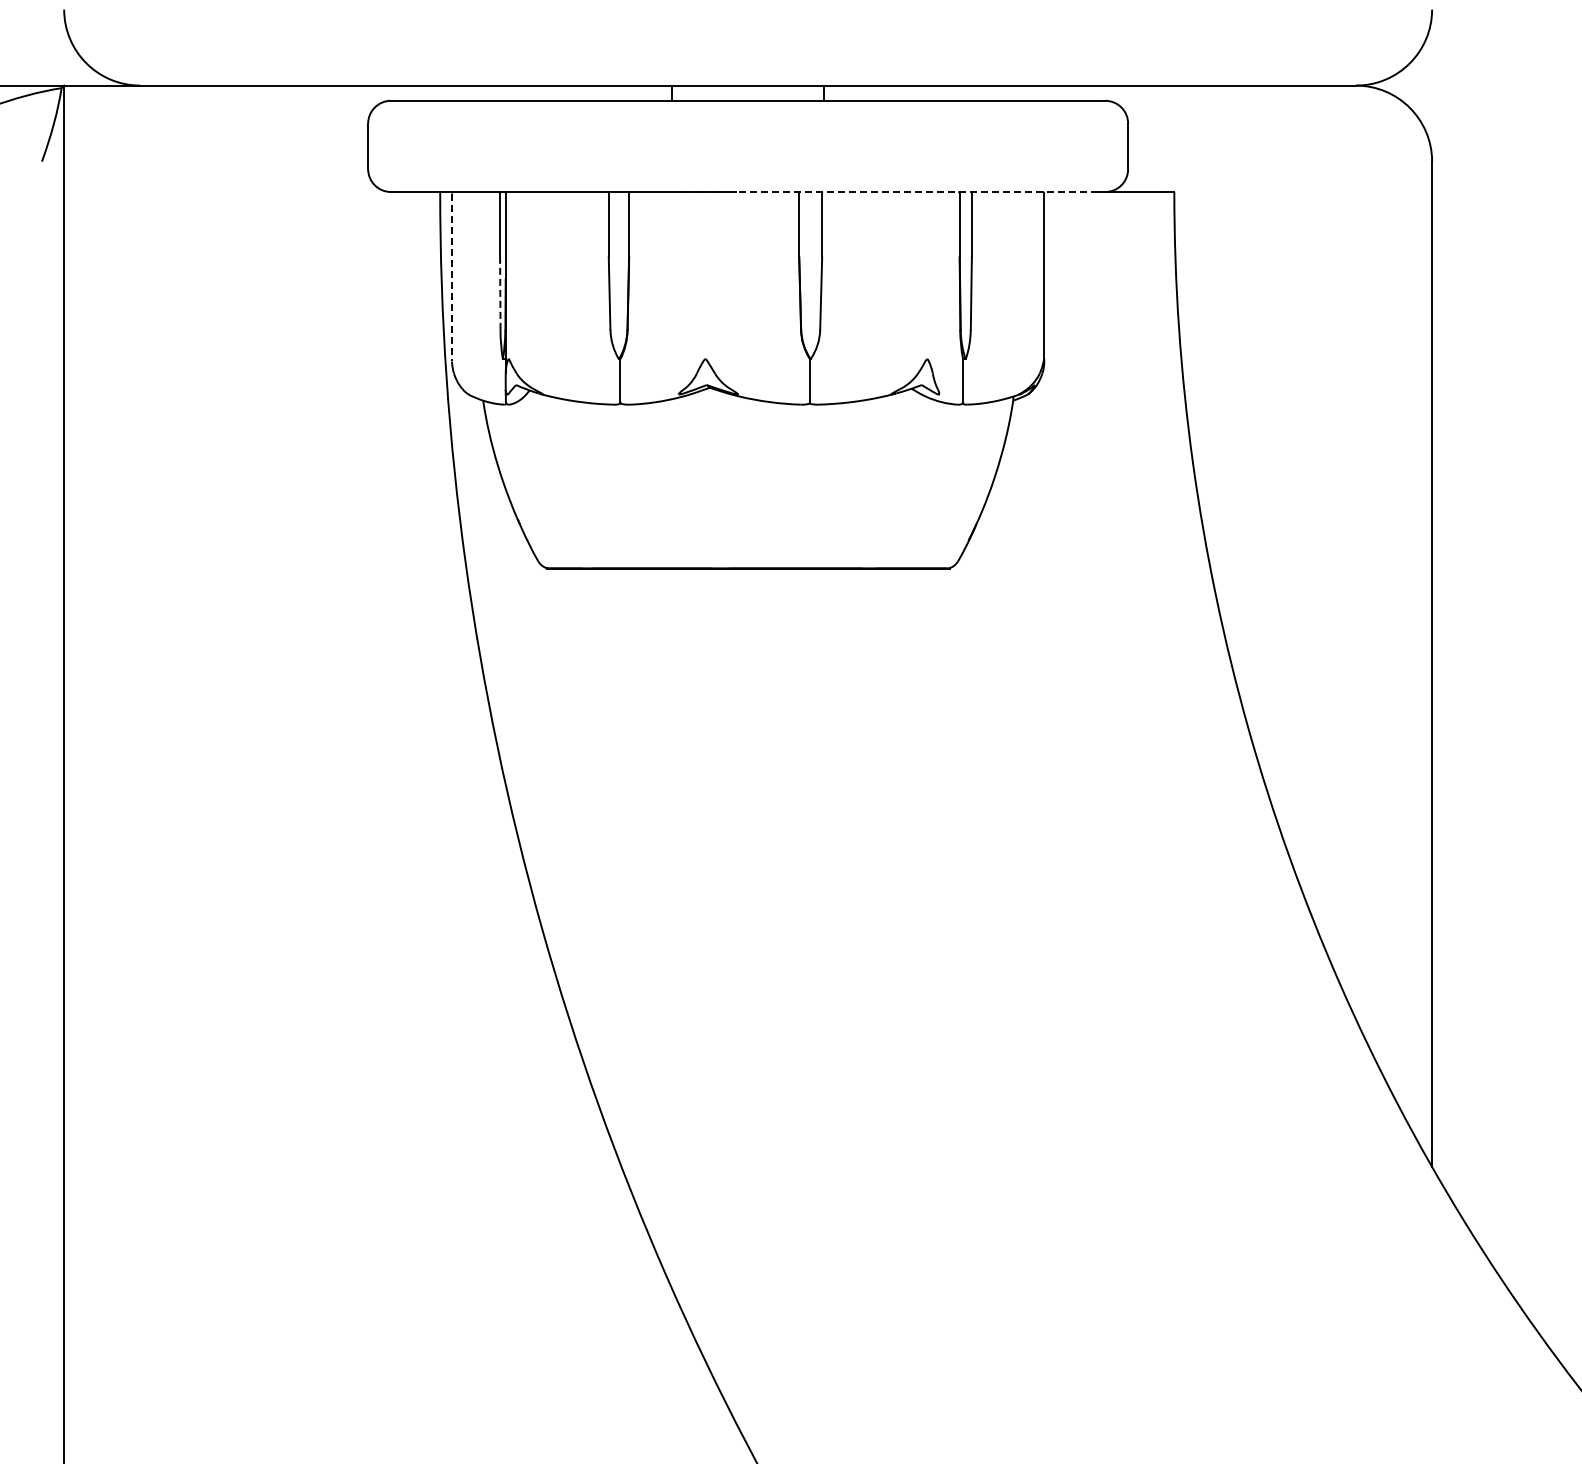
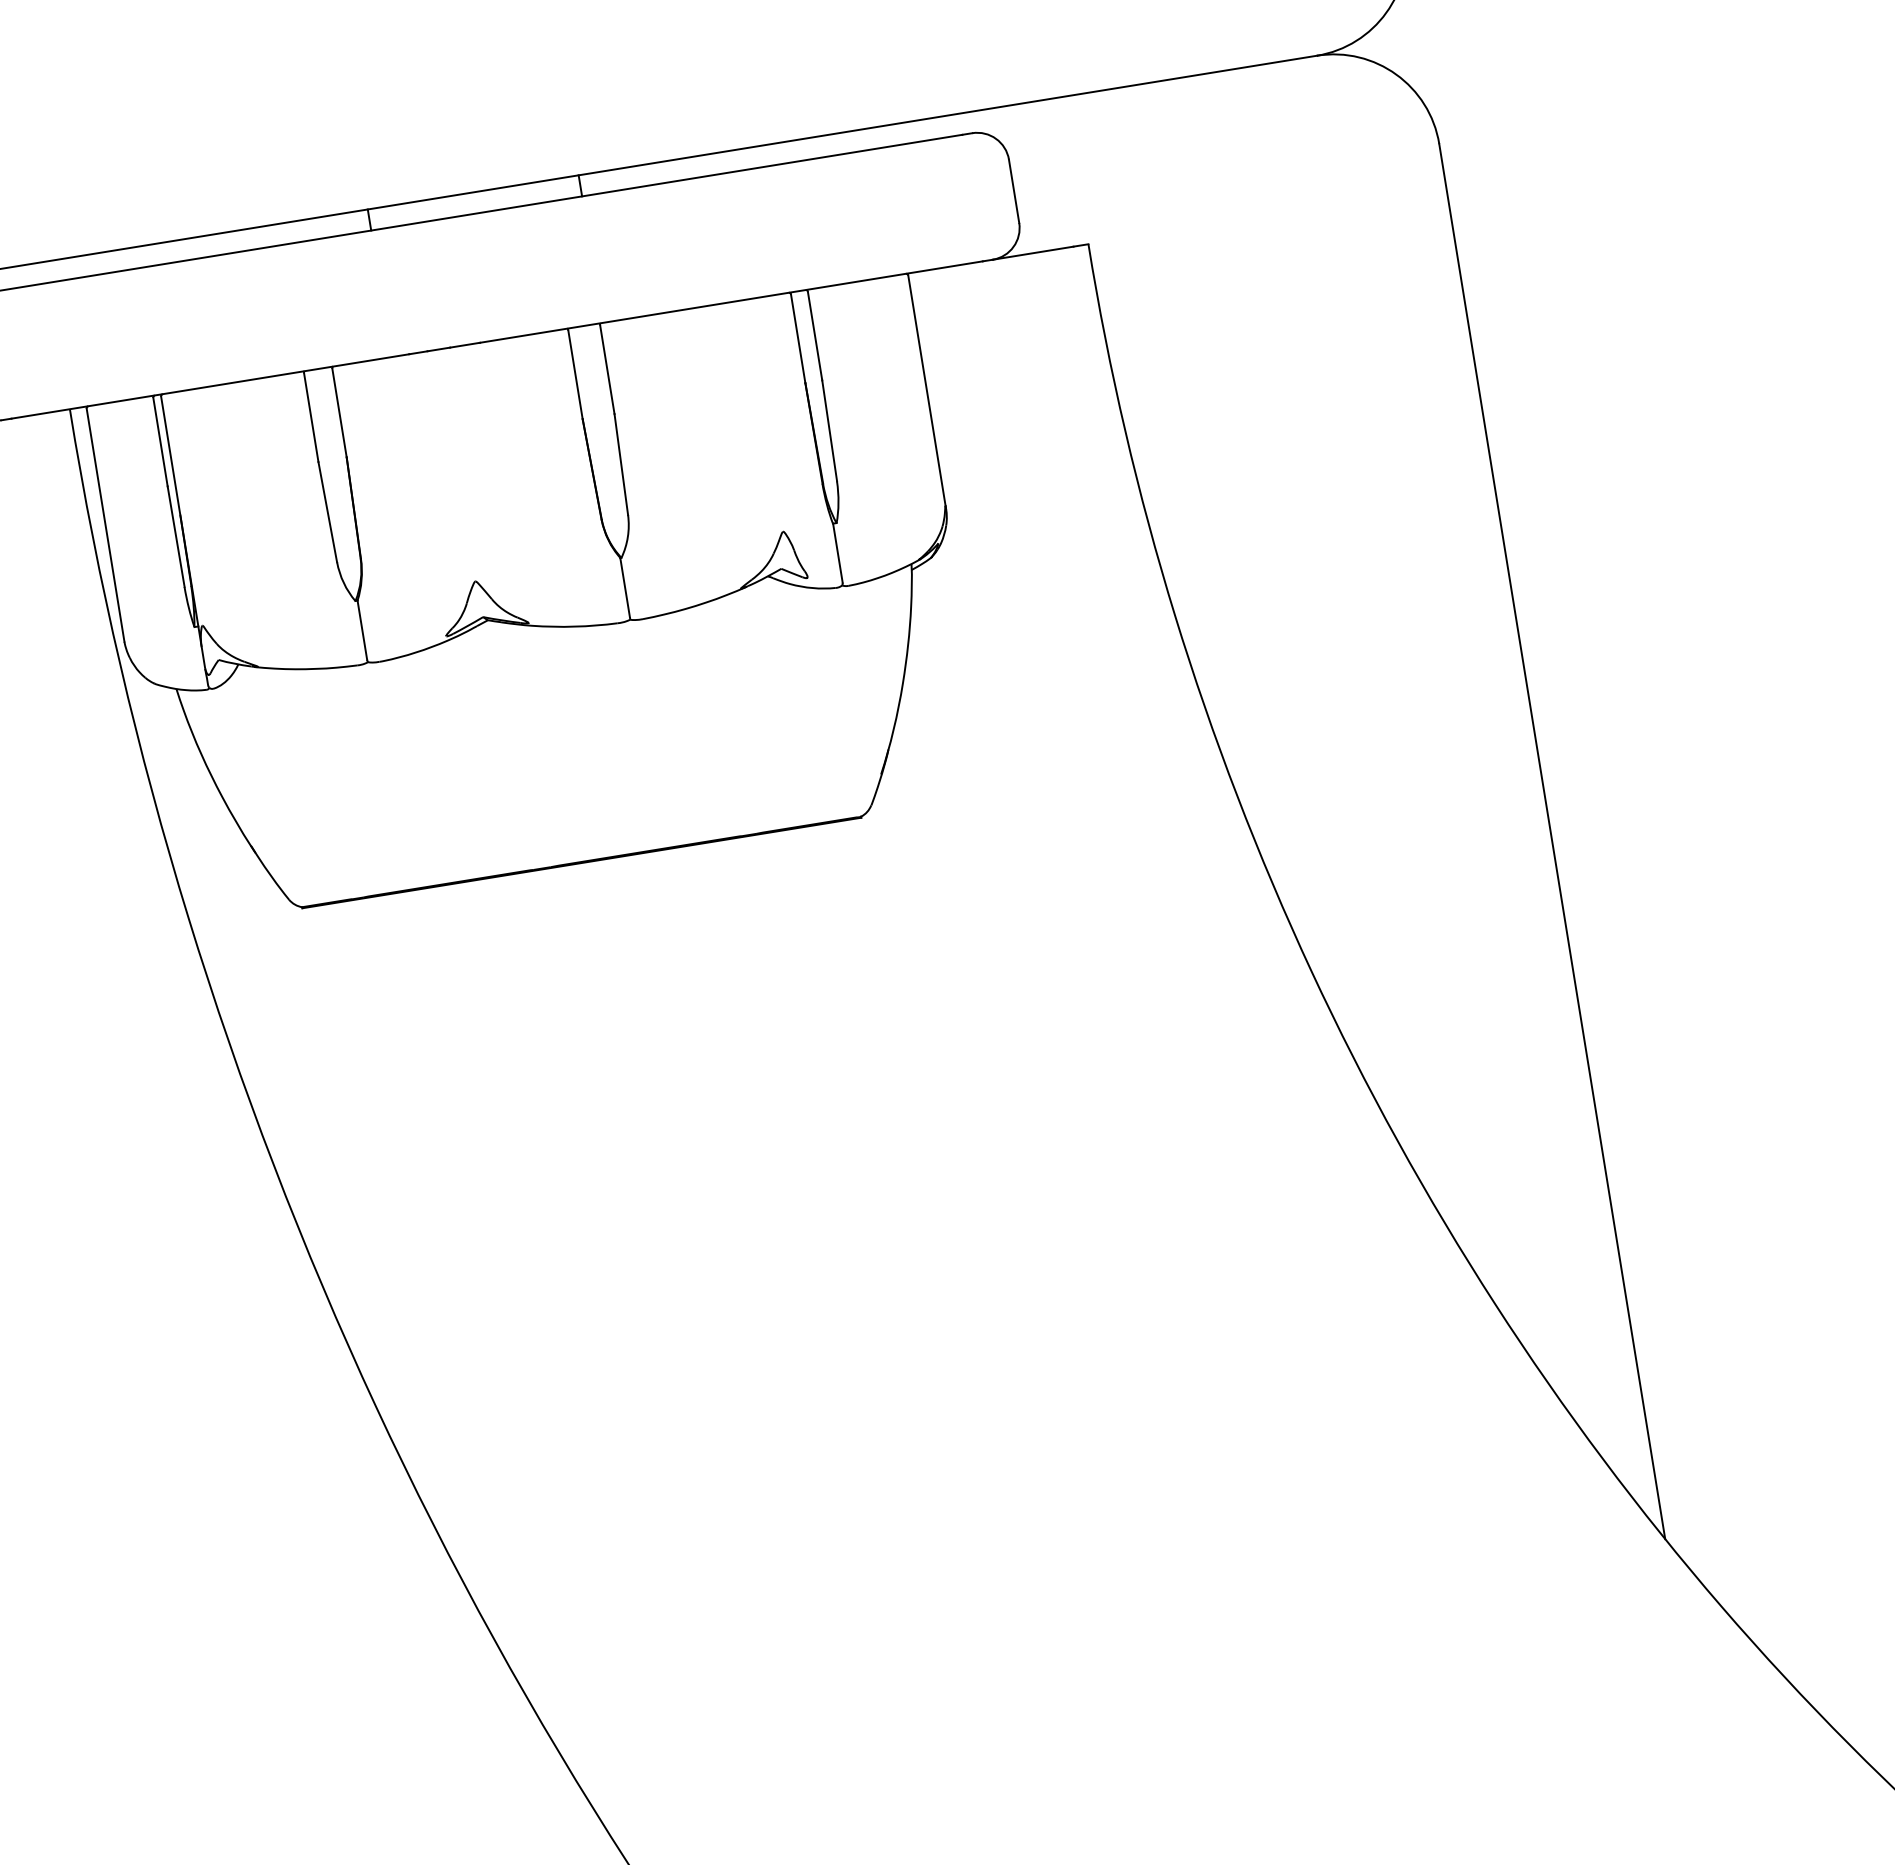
line: (916, 192) -> (730, 302), dashed -> solid
line: (452, 277) -> (106, 525), dashed -> solid
line: (500, 293) -> (176, 536), dashed -> solid

